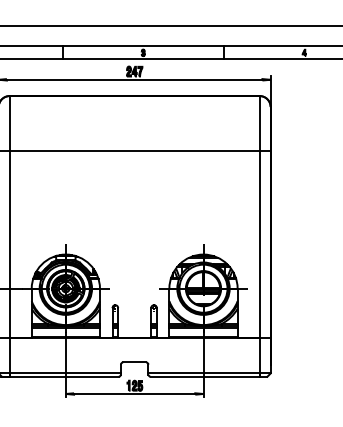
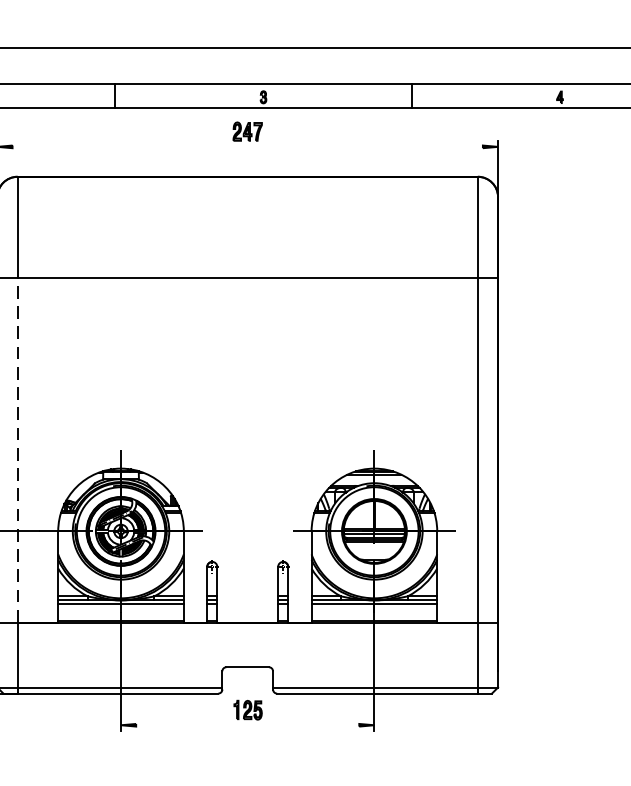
line: (134, 79) -> (247, 146), removed
line: (9, 244) -> (17, 450), solid -> dashed
line: (134, 393) -> (247, 724), removed

